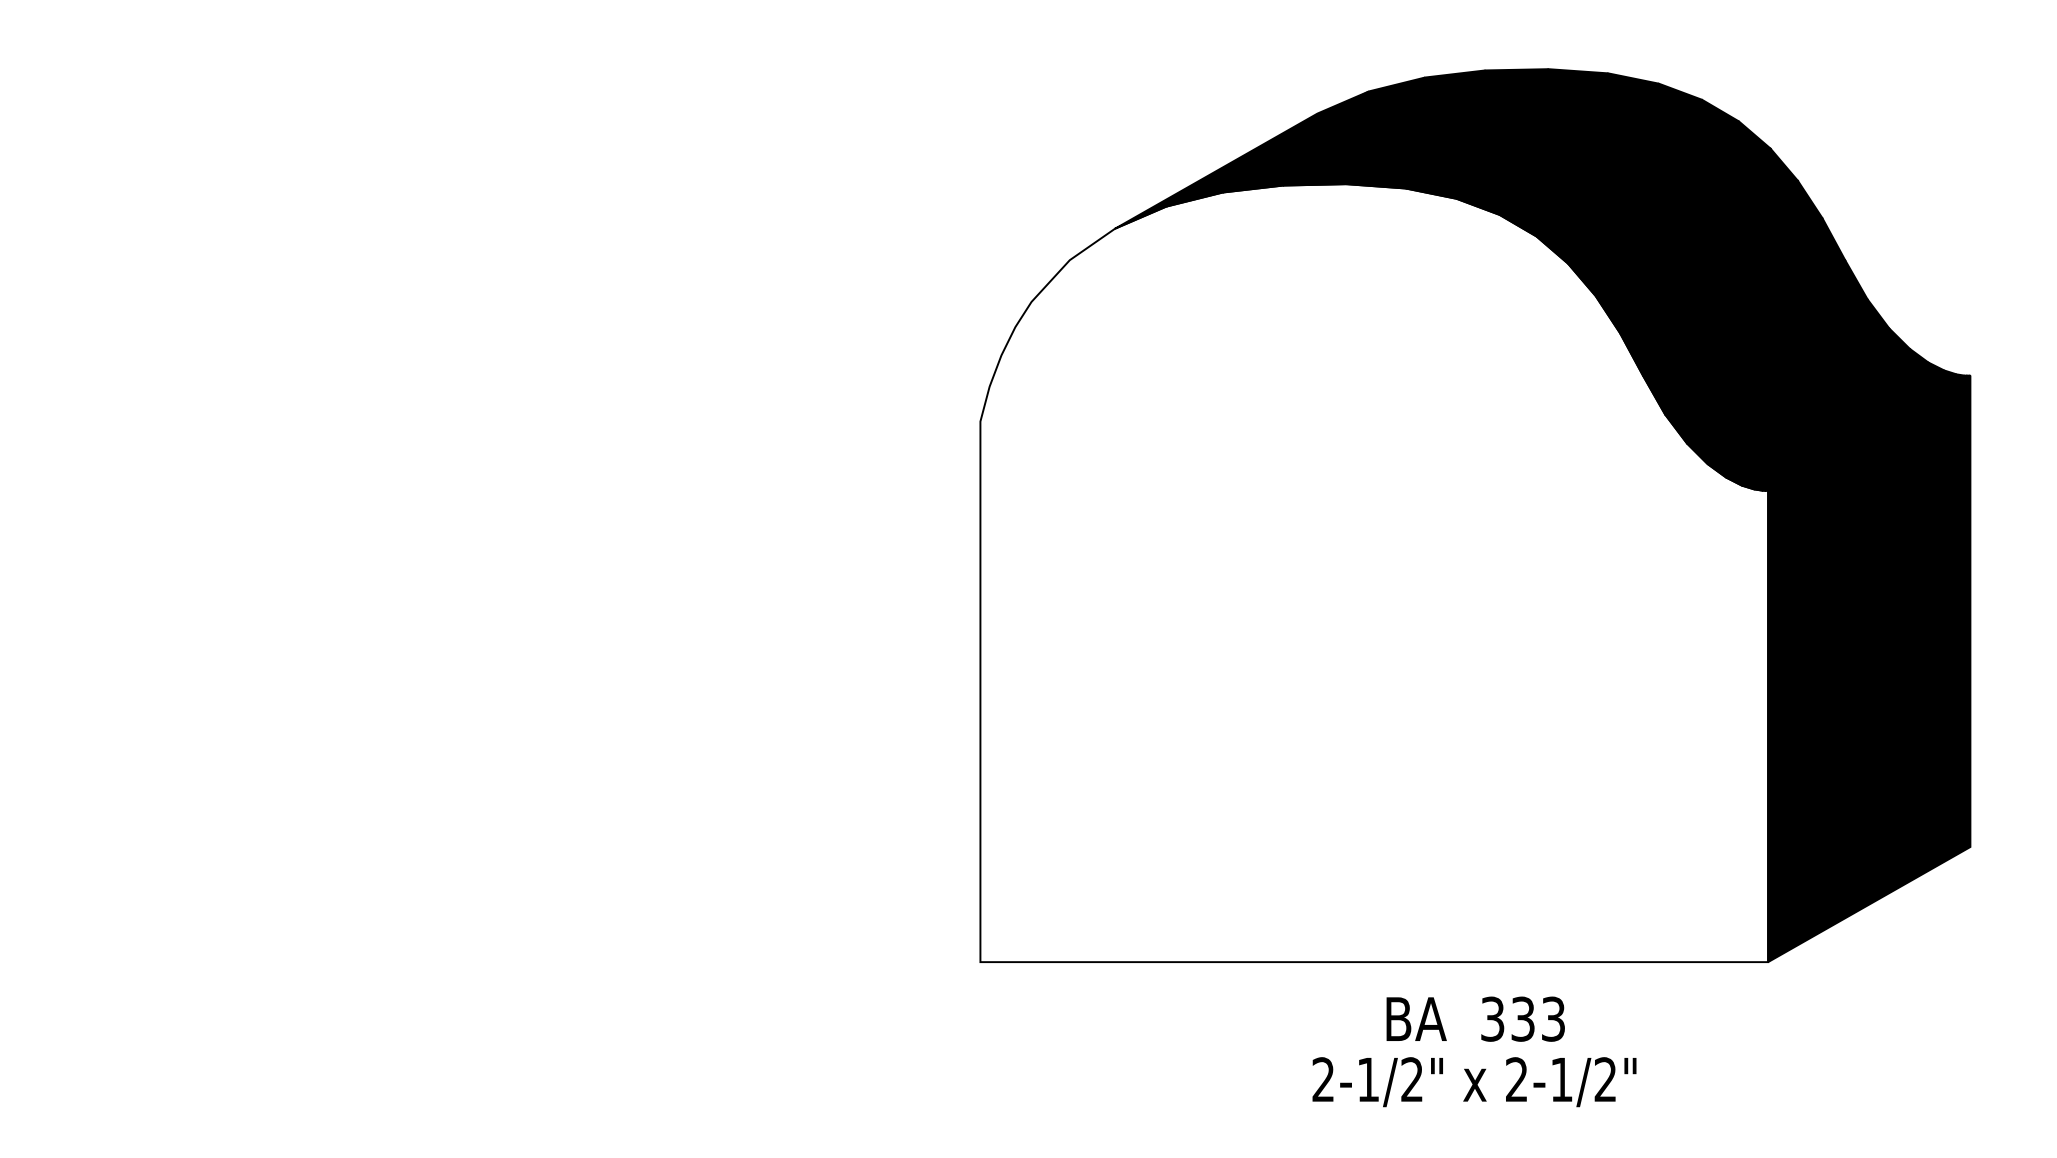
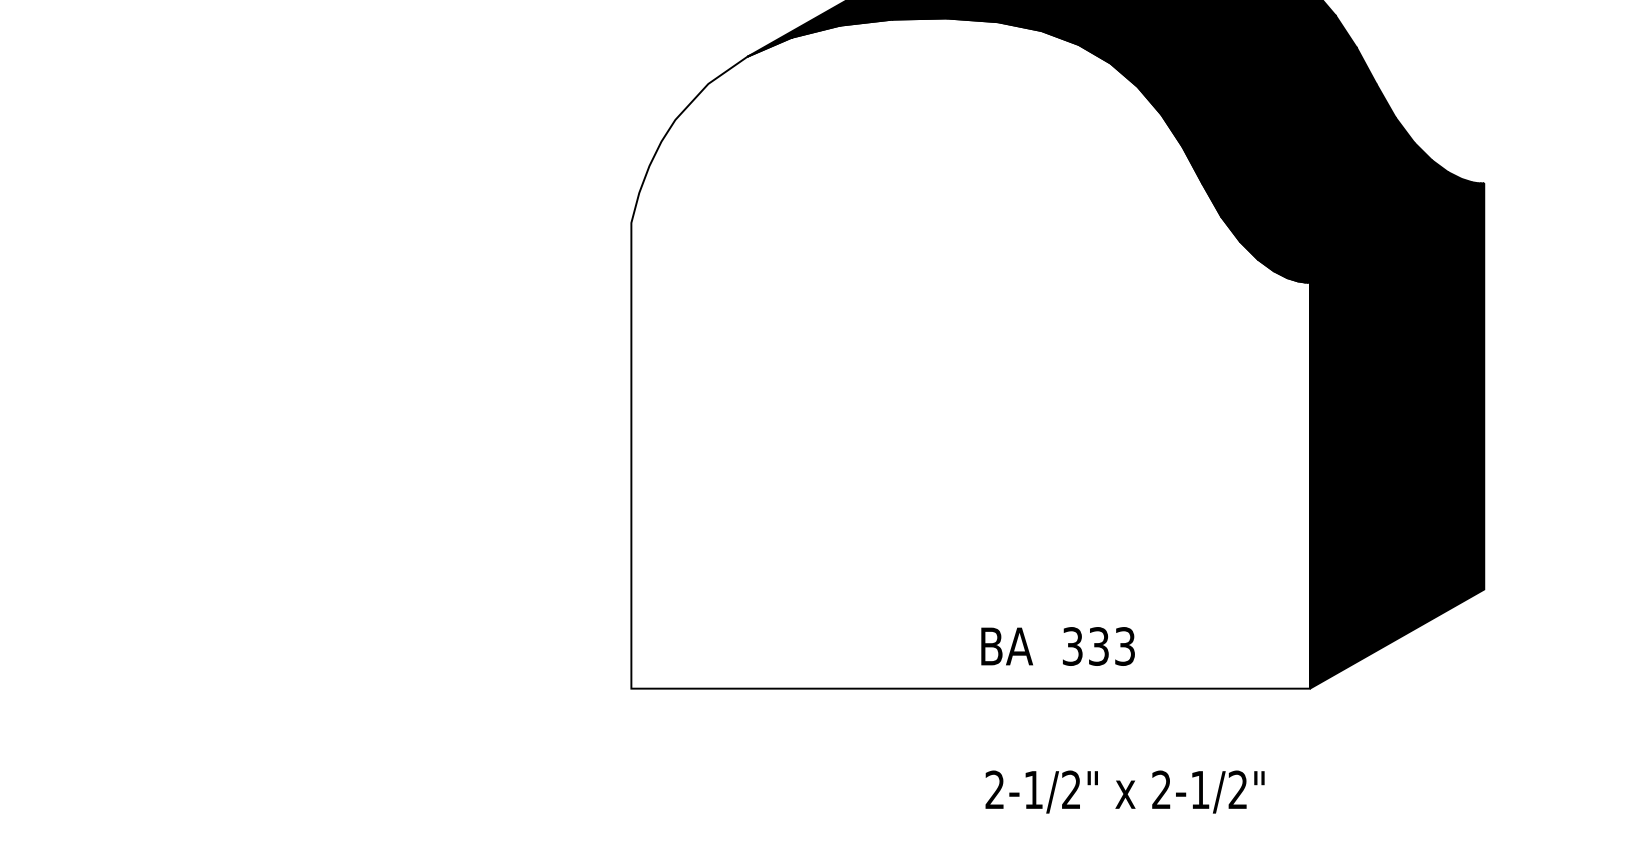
text: (1475, 1018) -> (1057, 645), moved
text: (1474, 1082) -> (1125, 792), moved

